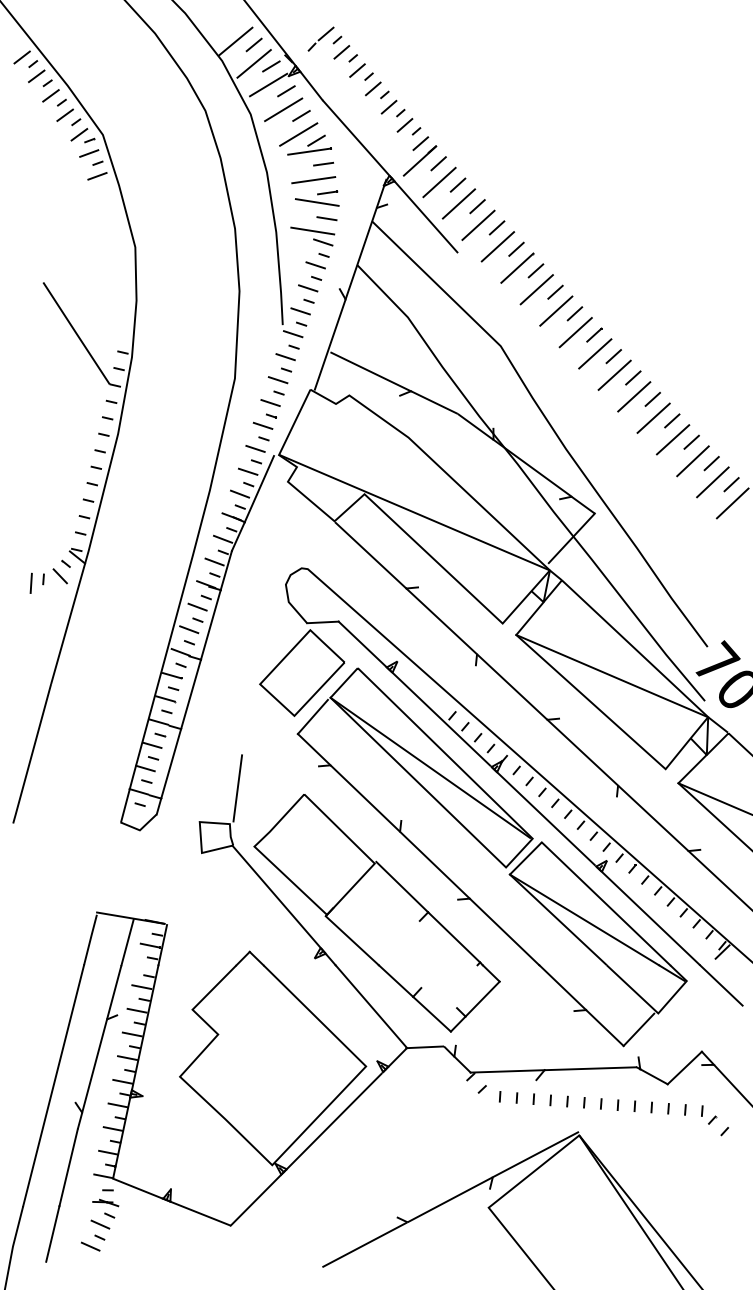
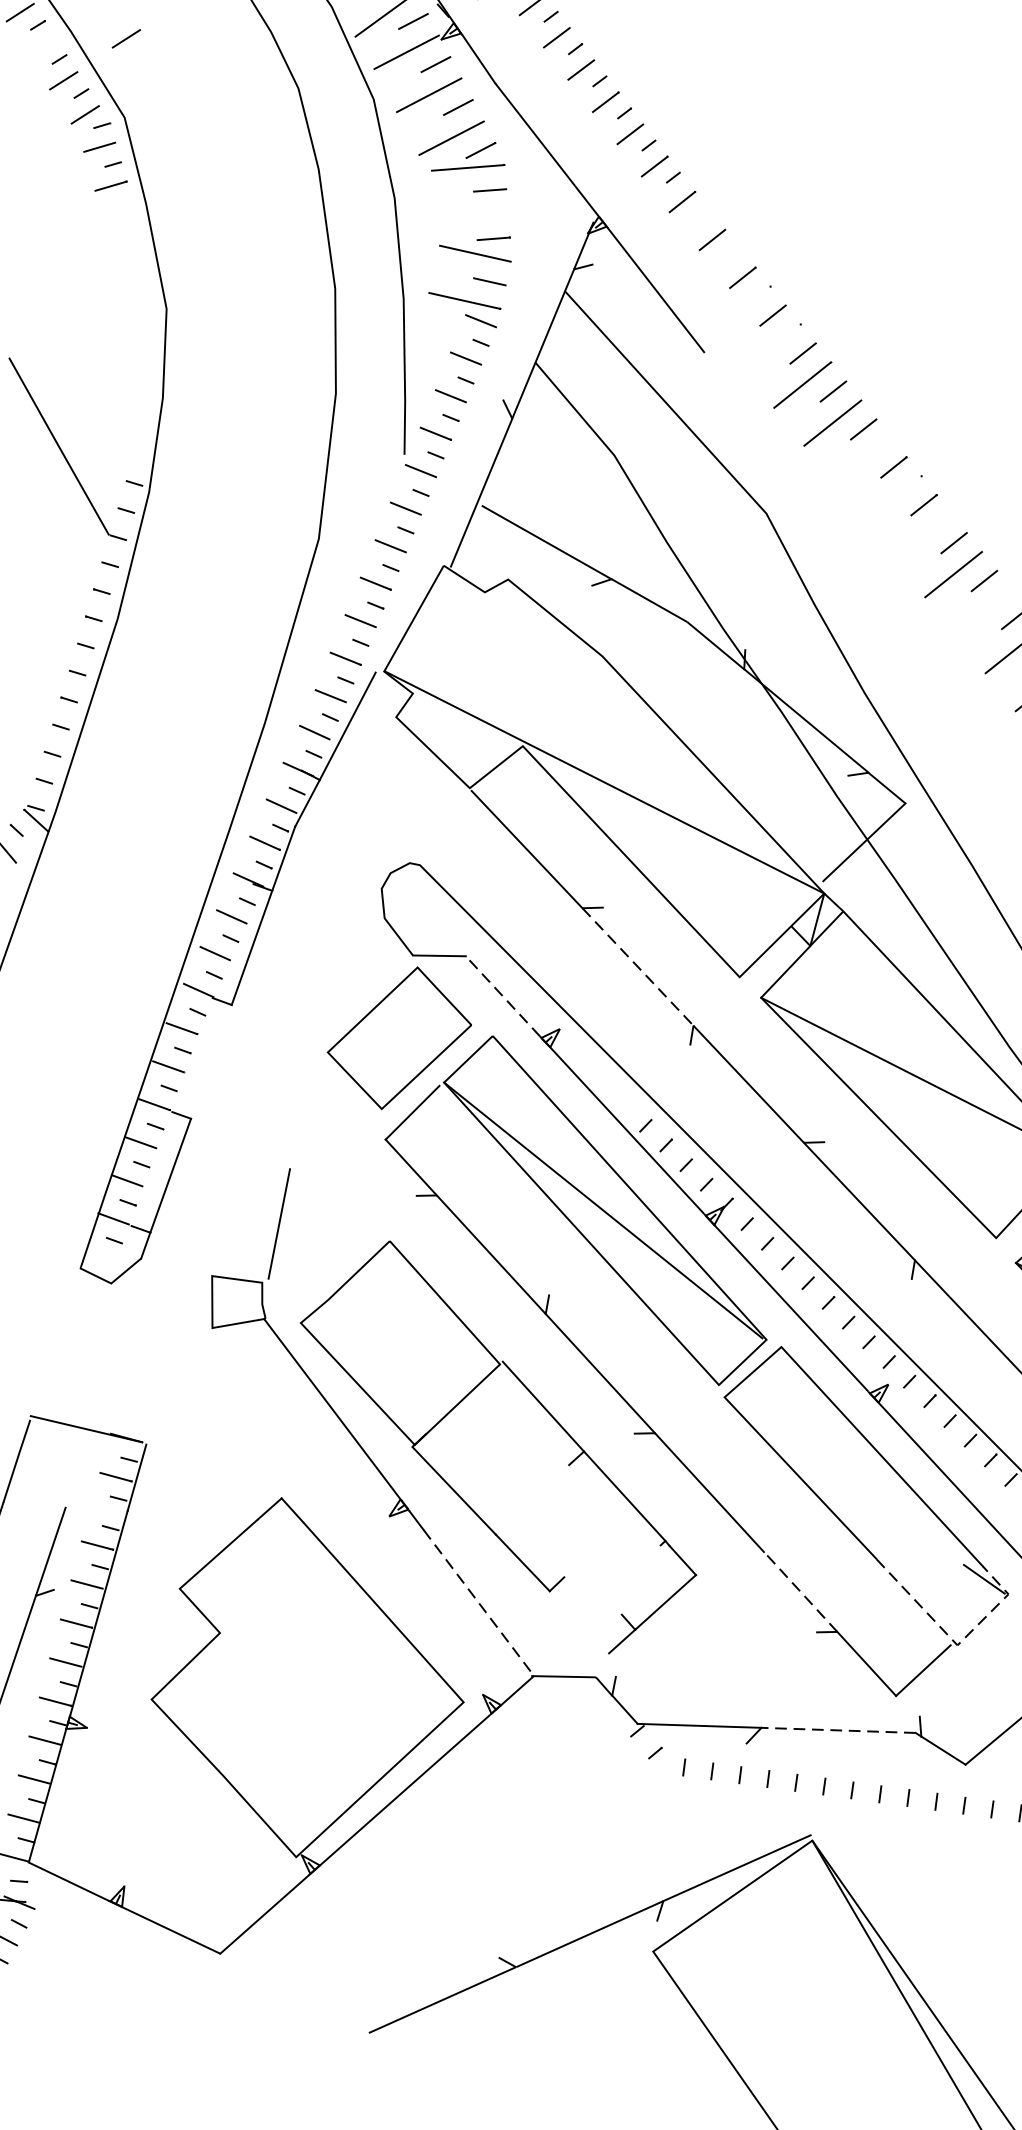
line: (50, 95) -> (125, 38), moved
line: (419, 160) -> (650, 194), removed
line: (313, 180) -> (471, 216), removed
line: (439, 182) -> (681, 233), removed
line: (458, 203) -> (711, 270), removed
line: (478, 224) -> (742, 307), removed
line: (497, 246) -> (771, 346), removed
line: (556, 310) -> (863, 459), removed
line: (575, 332) -> (892, 498), removed
line: (595, 353) -> (923, 536), removed
line: (634, 396) -> (984, 612), removed
line: (442, 621) -> (639, 967), solid -> dashed
line: (362, 644) -> (503, 997), solid -> dashed
line: (190, 694) -> (210, 1061), removed
line: (584, 919) -> (844, 1480), removed
line: (127, 942) -> (78, 1469), removed
line: (562, 987) -> (800, 1591), solid -> dashed
line: (371, 1006) -> (479, 1602), solid -> dashed
line: (657, 1012) -> (956, 1643), solid -> dashed
line: (431, 1013) -> (578, 1620), removed
line: (589, 1068) -> (836, 1729), solid -> dashed

